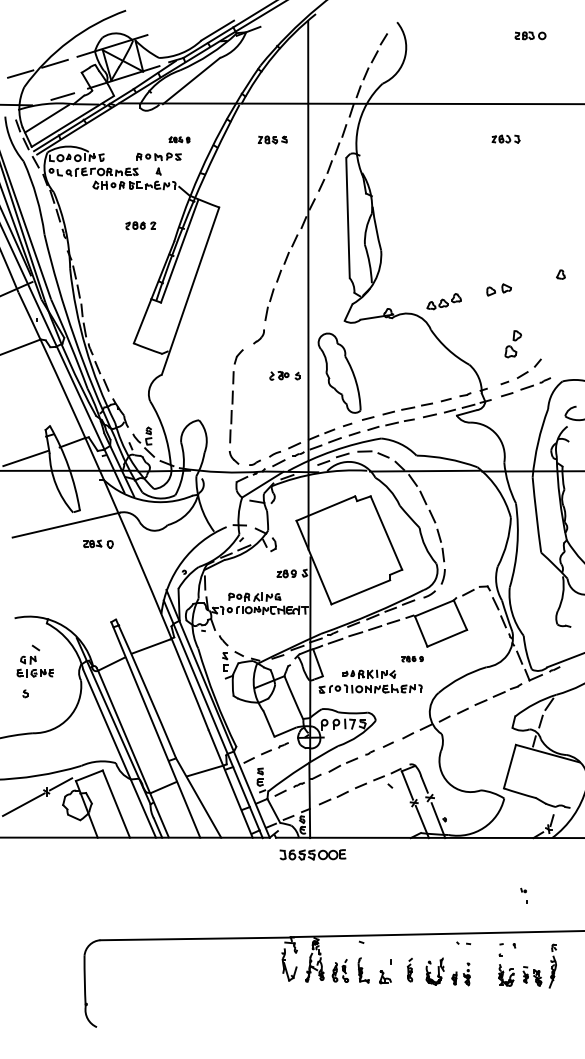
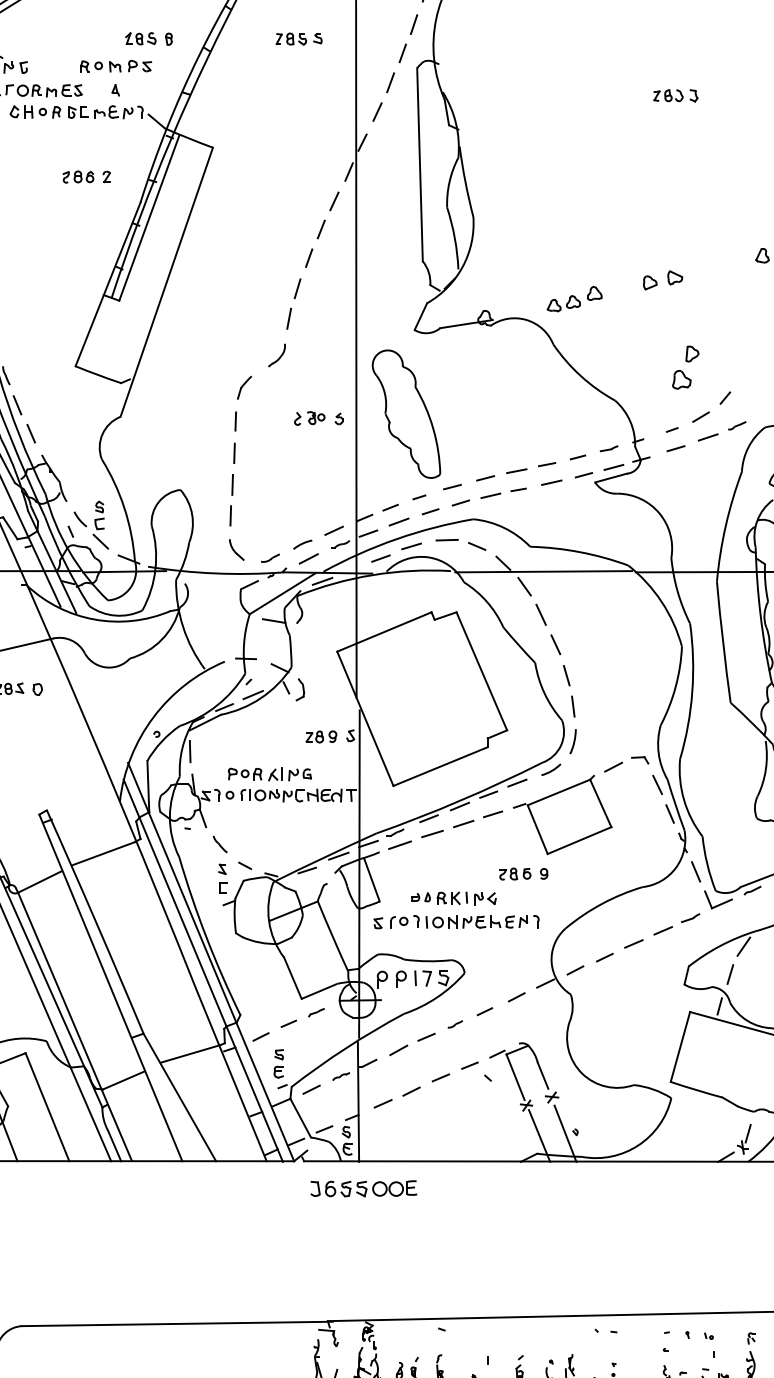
part: (505, 138) -> (674, 94), moved
part: (179, 139) -> (149, 38), size x1.43
part: (412, 658) -> (523, 873), size x1.43
part: (523, 895) -> (708, 1344), moved

